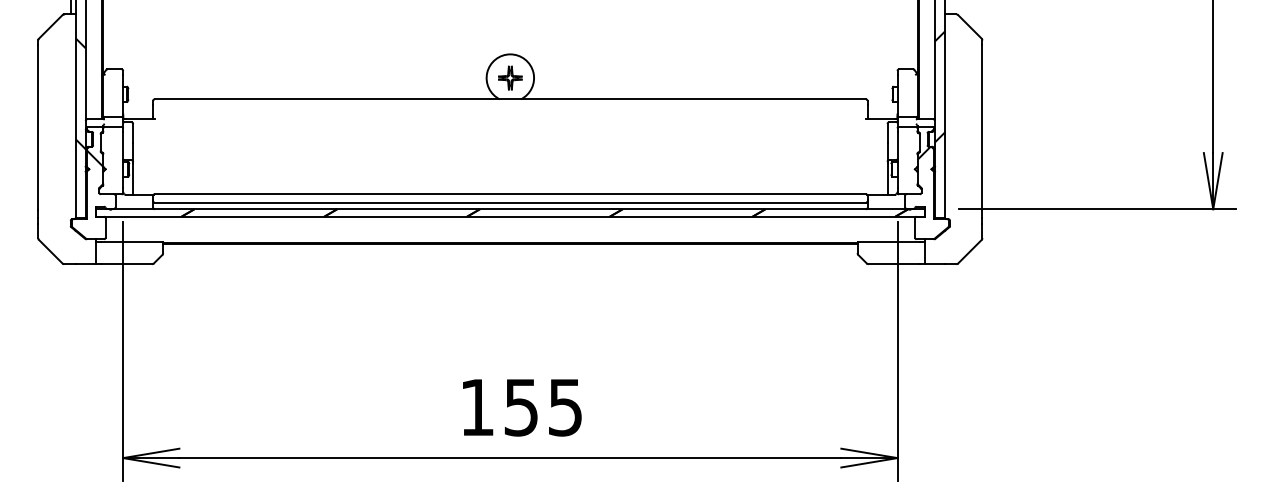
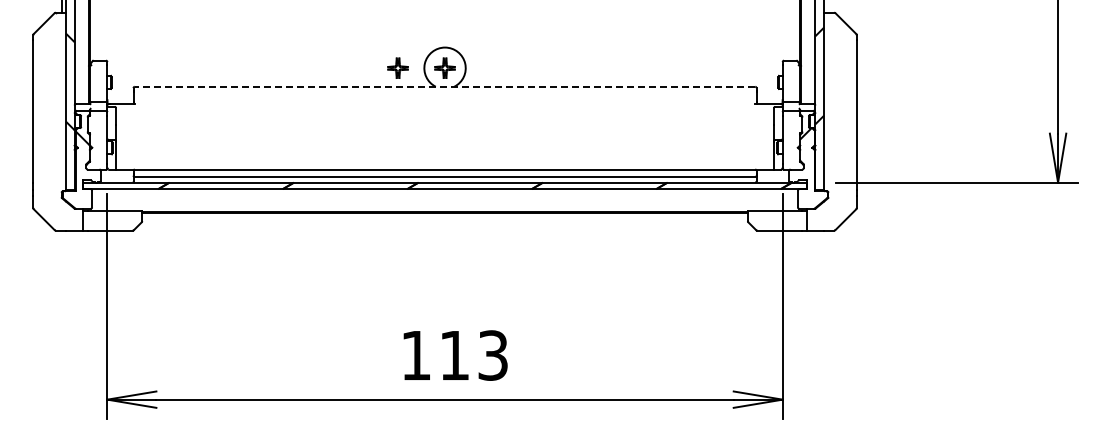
part: (455, 77) -> (397, 67), added
line: (509, 99) -> (444, 86), solid -> dashed
text: (542, 407) -> (473, 355), 155 -> 113

